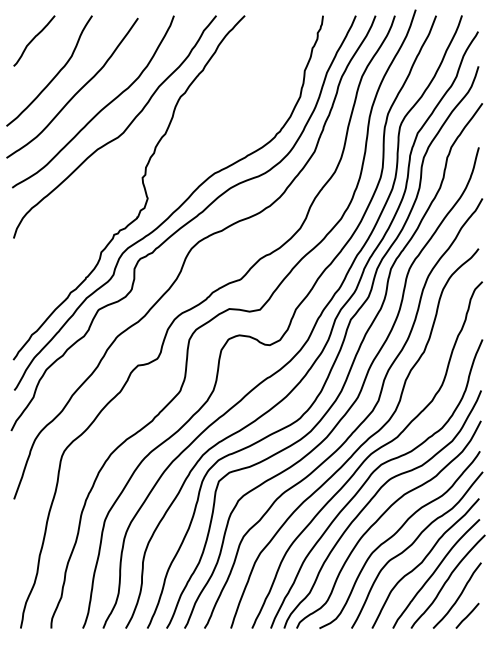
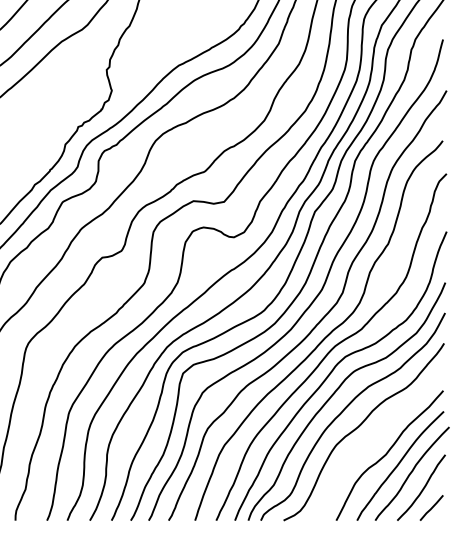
curve: (413, 544) -> (377, 436), removed

